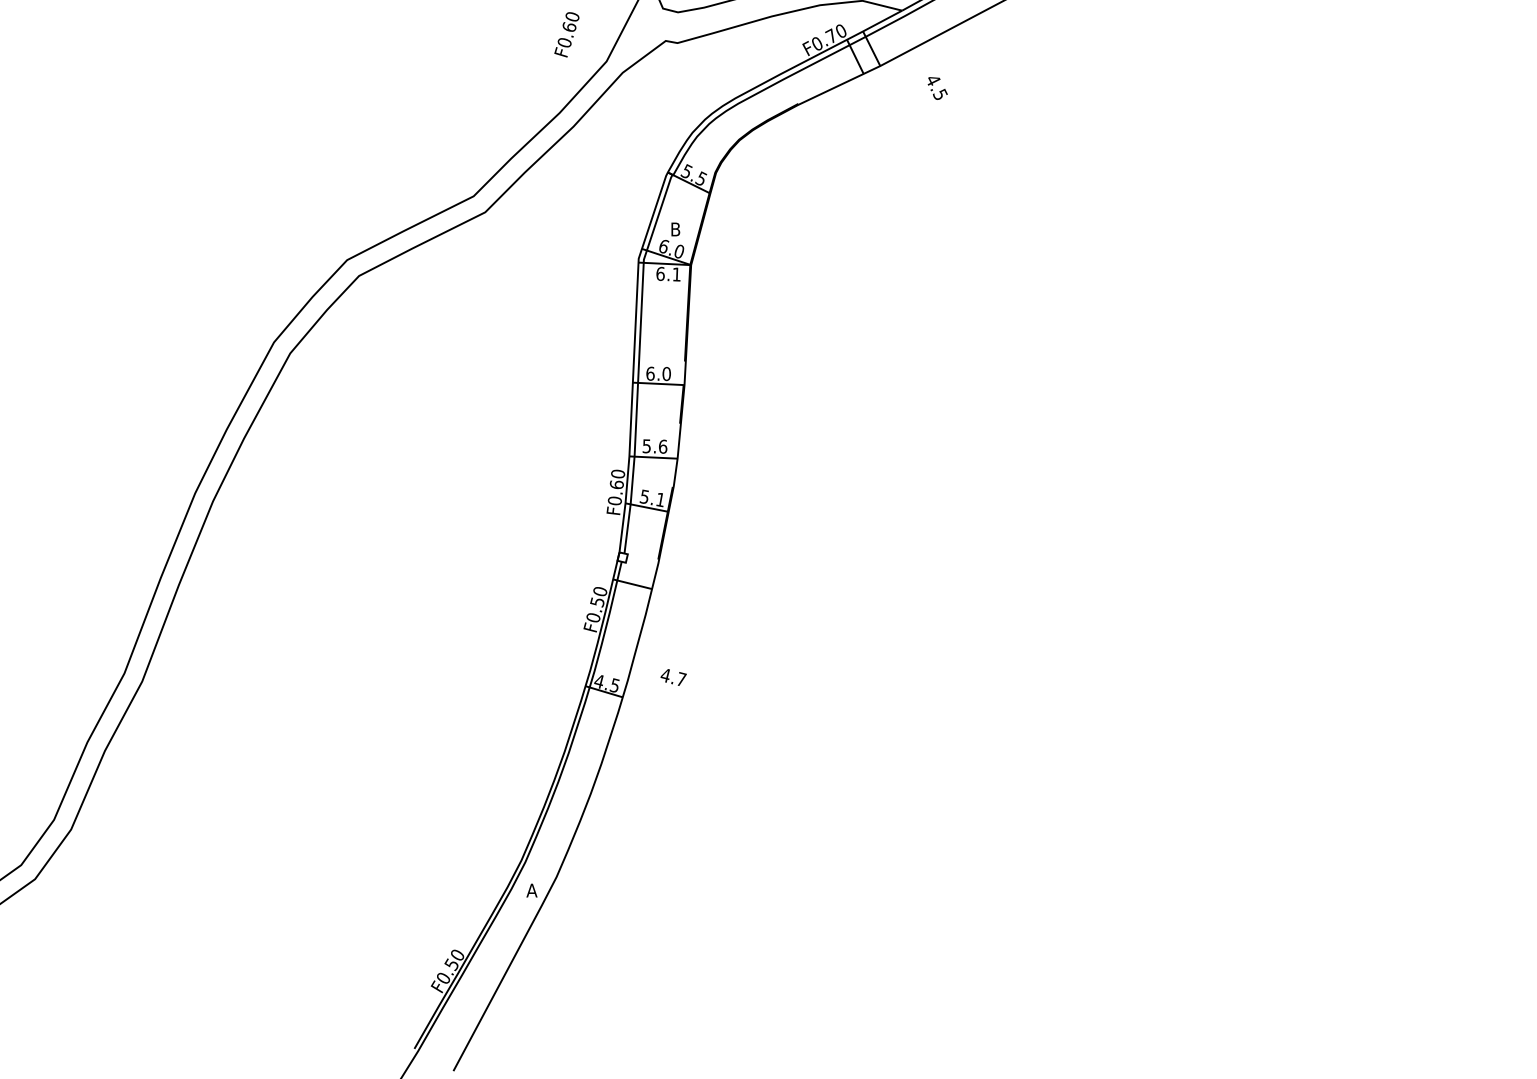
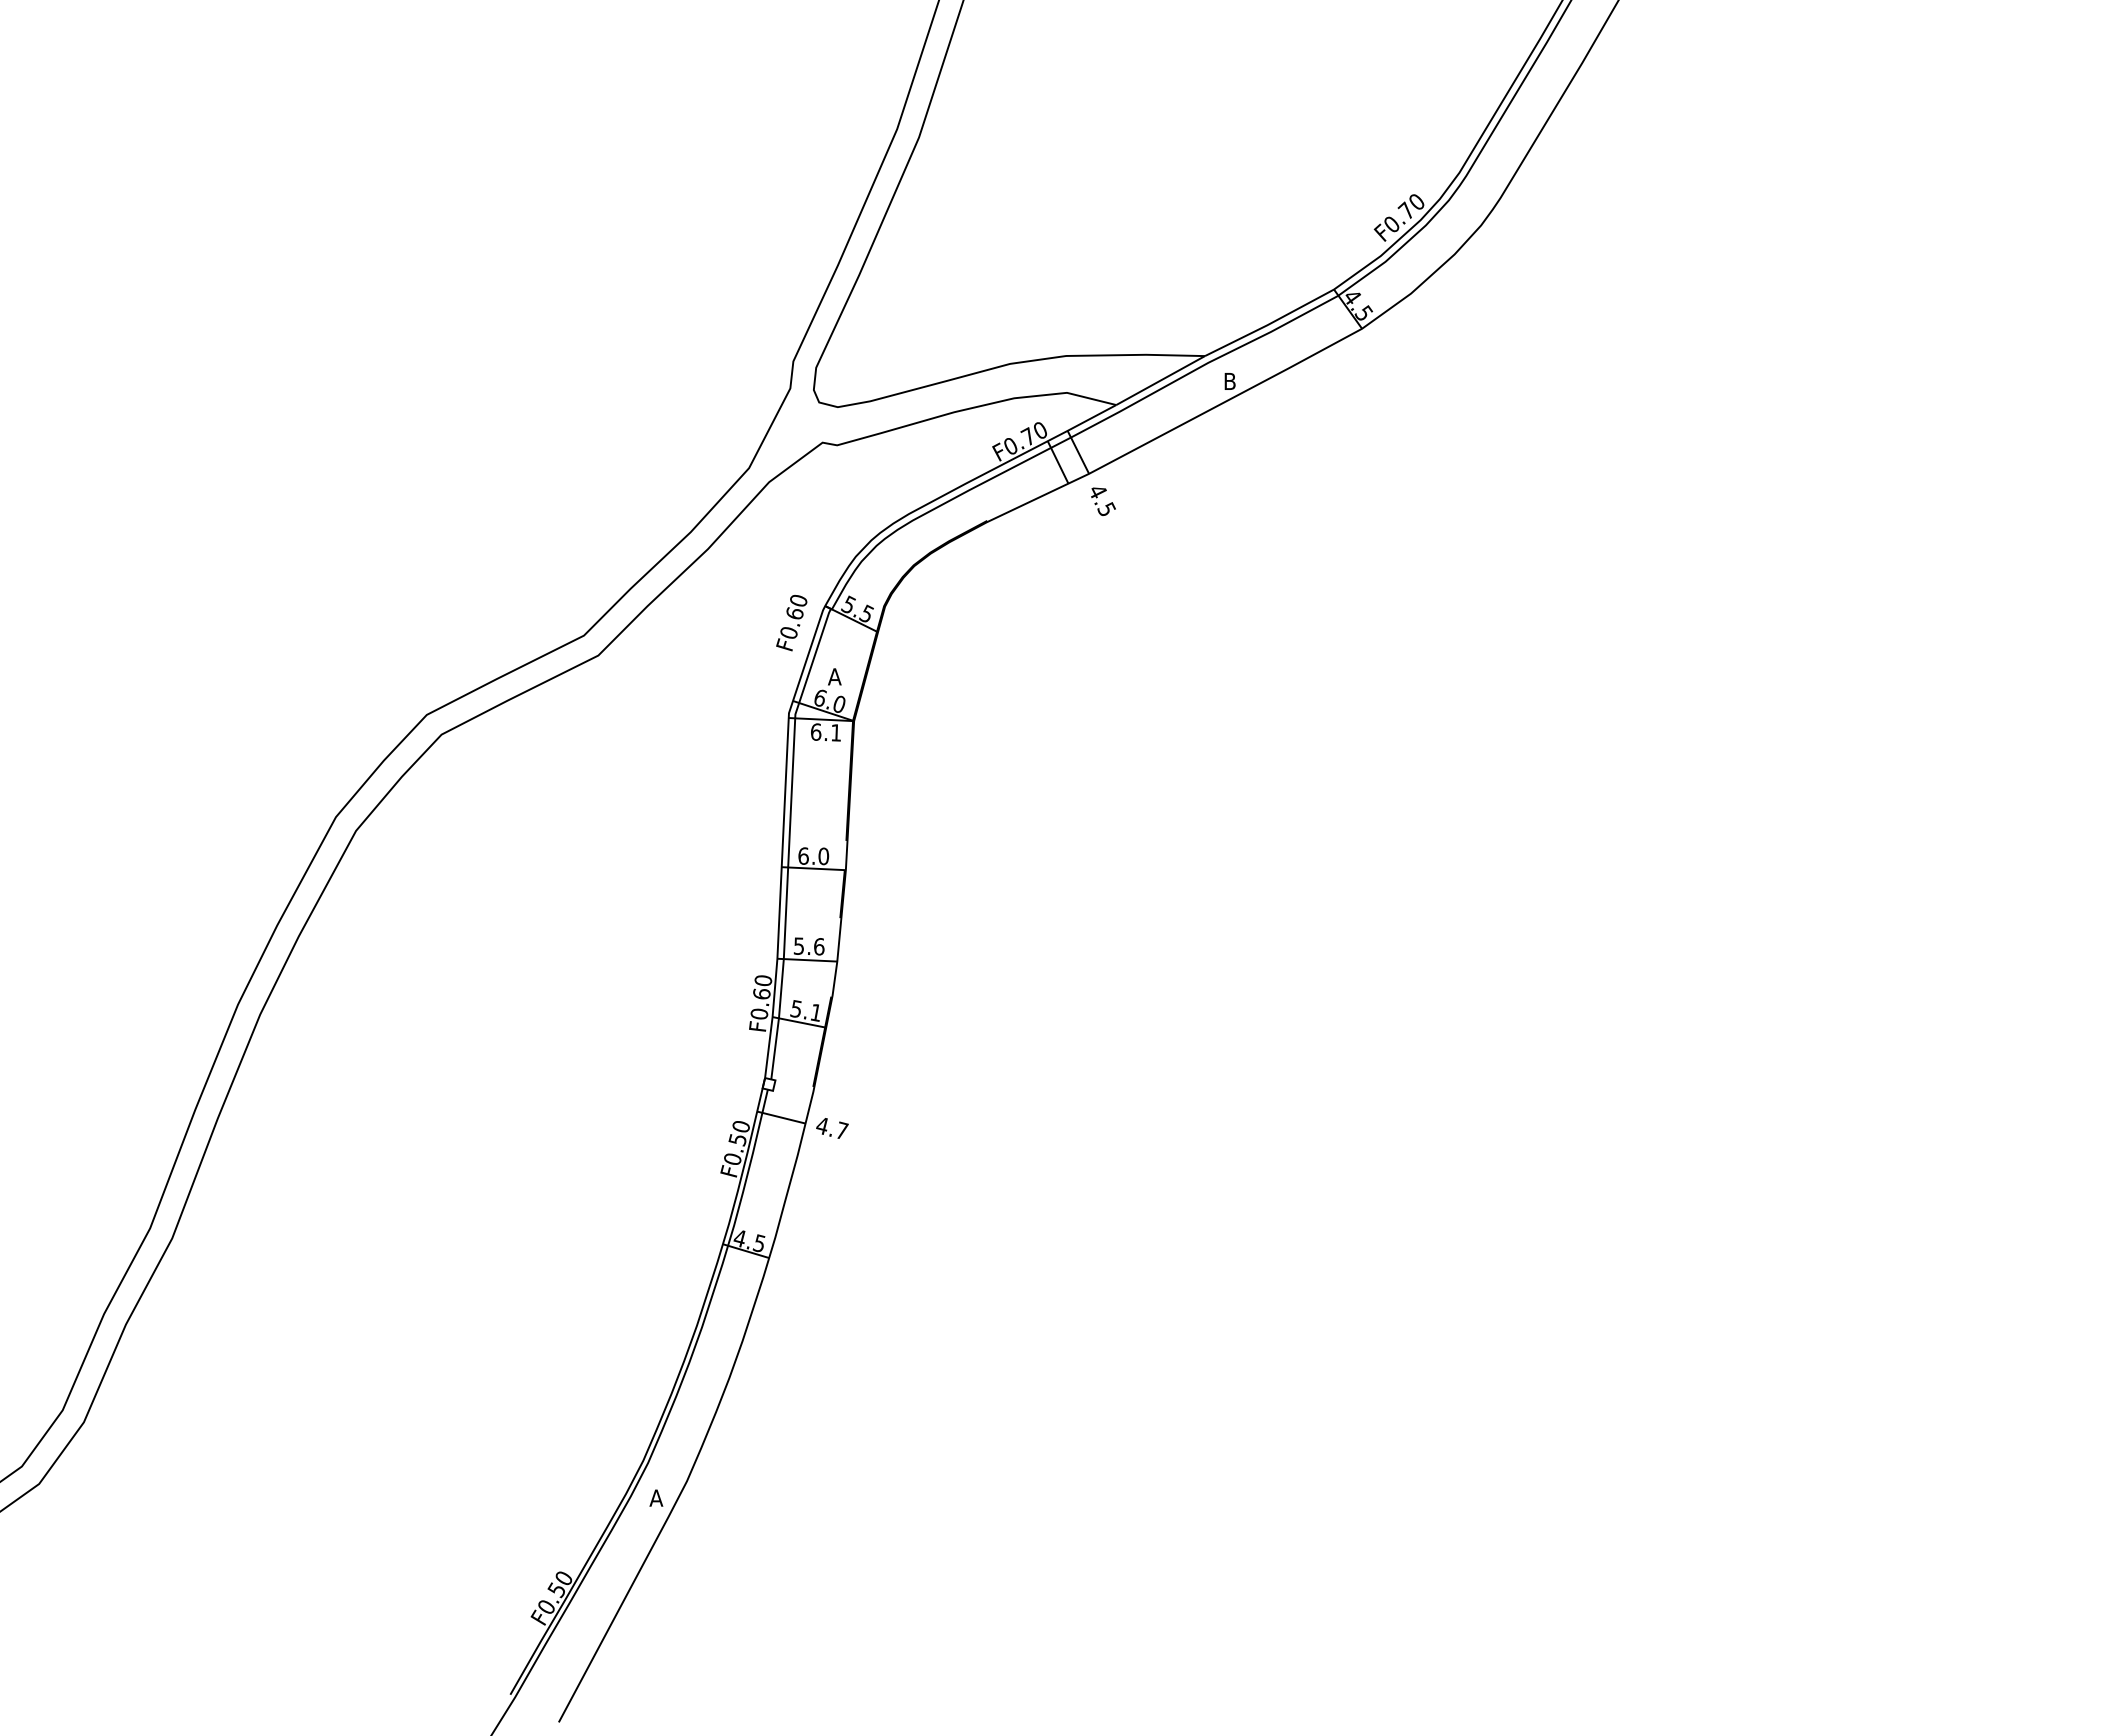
text: (566, 35) -> (791, 623), moved
text: (937, 88) -> (1103, 501), moved
text: (675, 229) -> (834, 676), B -> A
text: (673, 677) -> (832, 1128), moved

